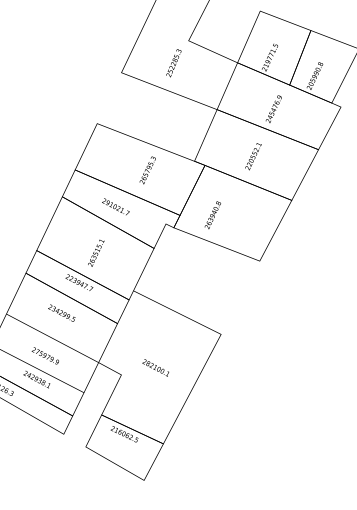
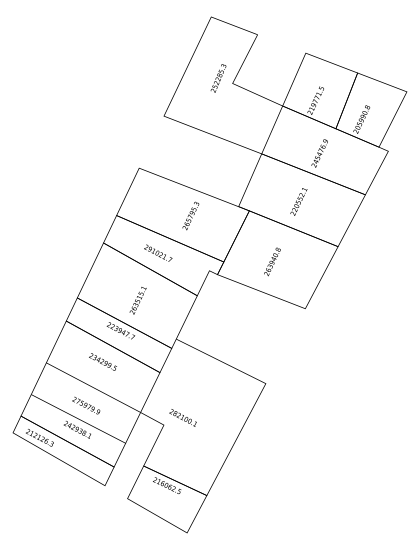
text: (173, 63) -> (218, 78), moved
text: (212, 214) -> (272, 261), moved
text: (155, 367) -> (182, 417), moved

